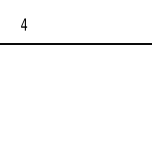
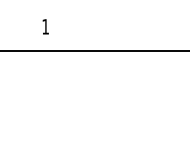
text: (24, 24) -> (46, 26), 4 -> 1

